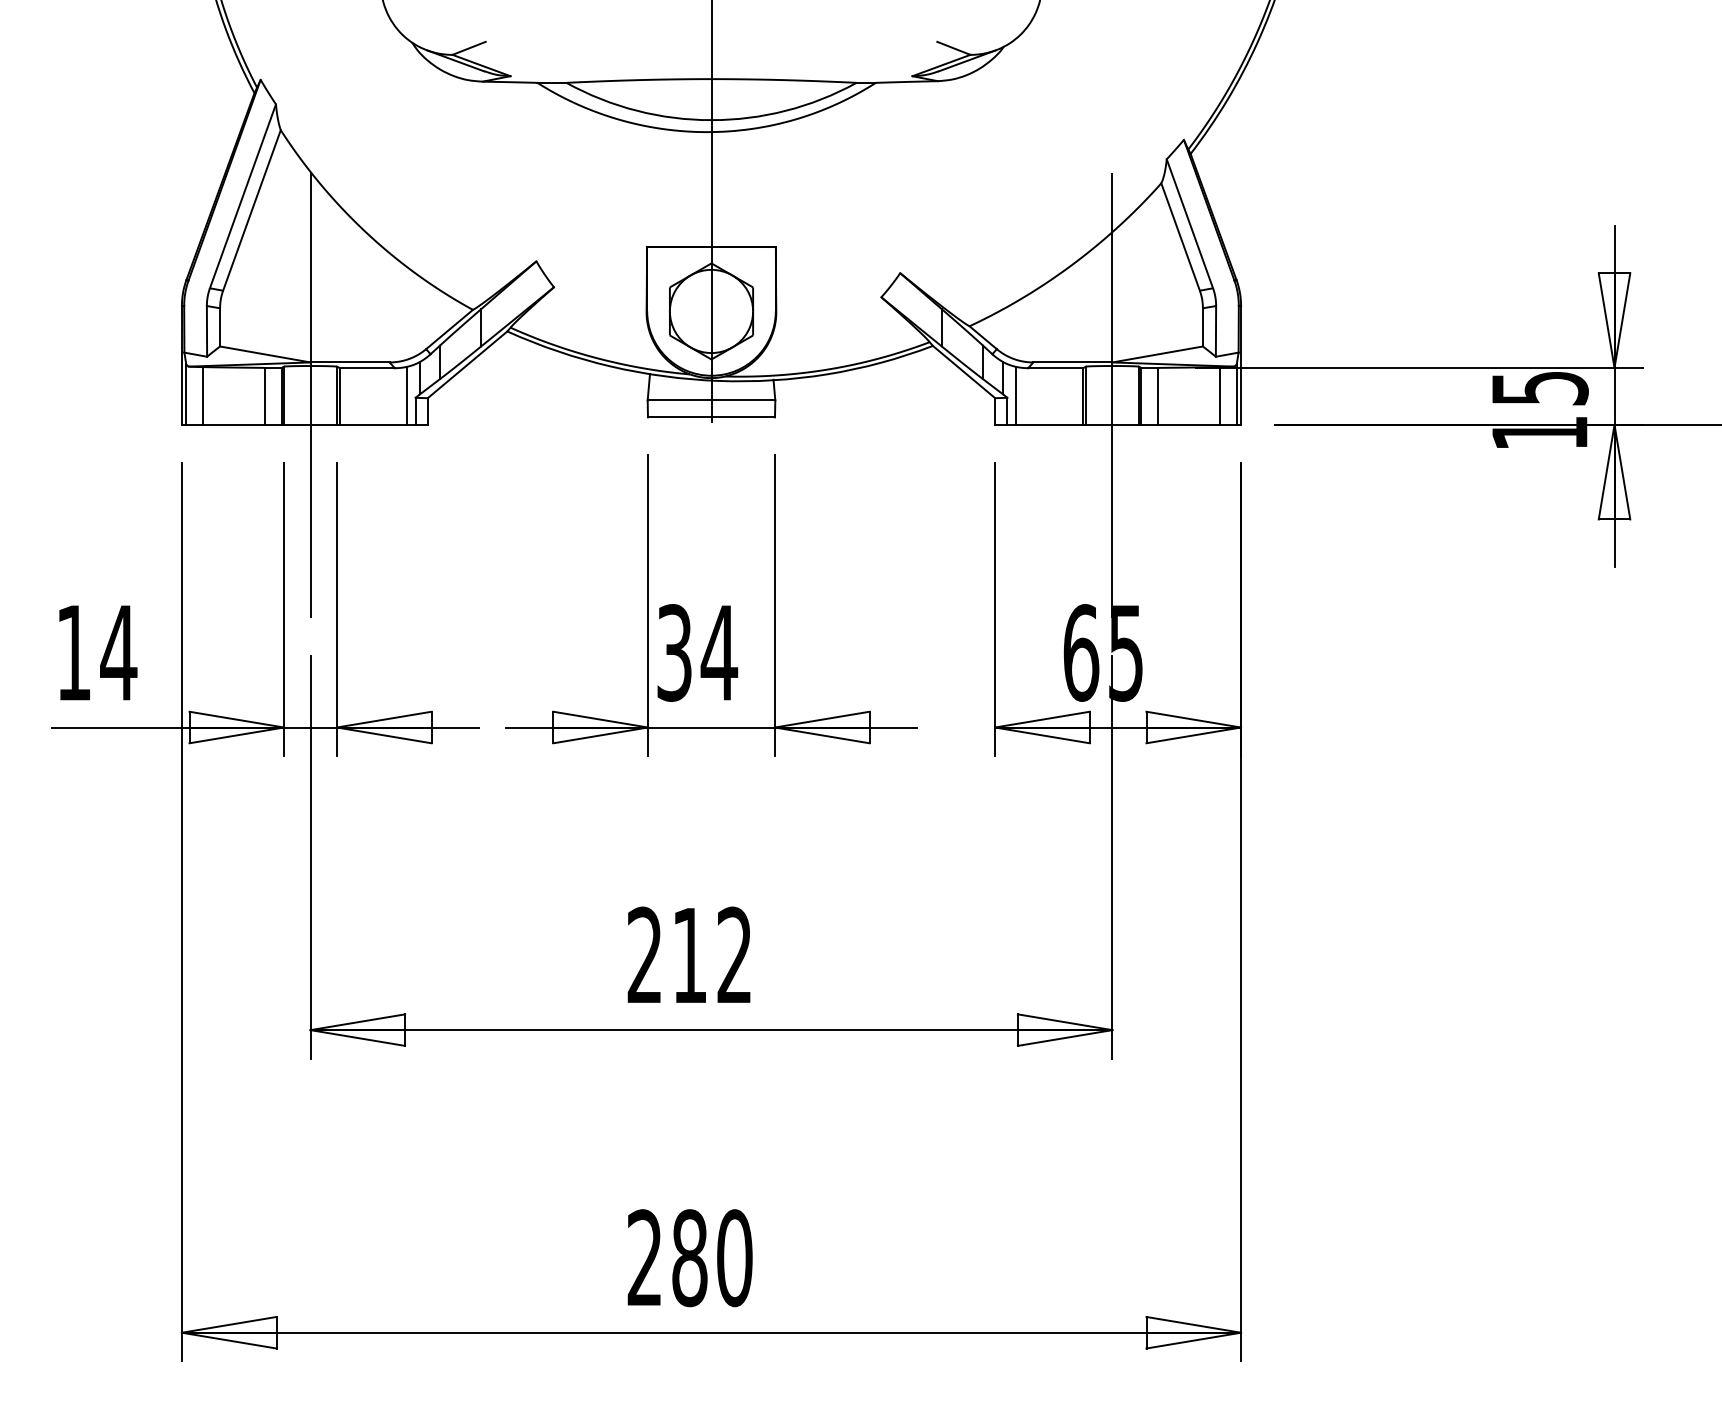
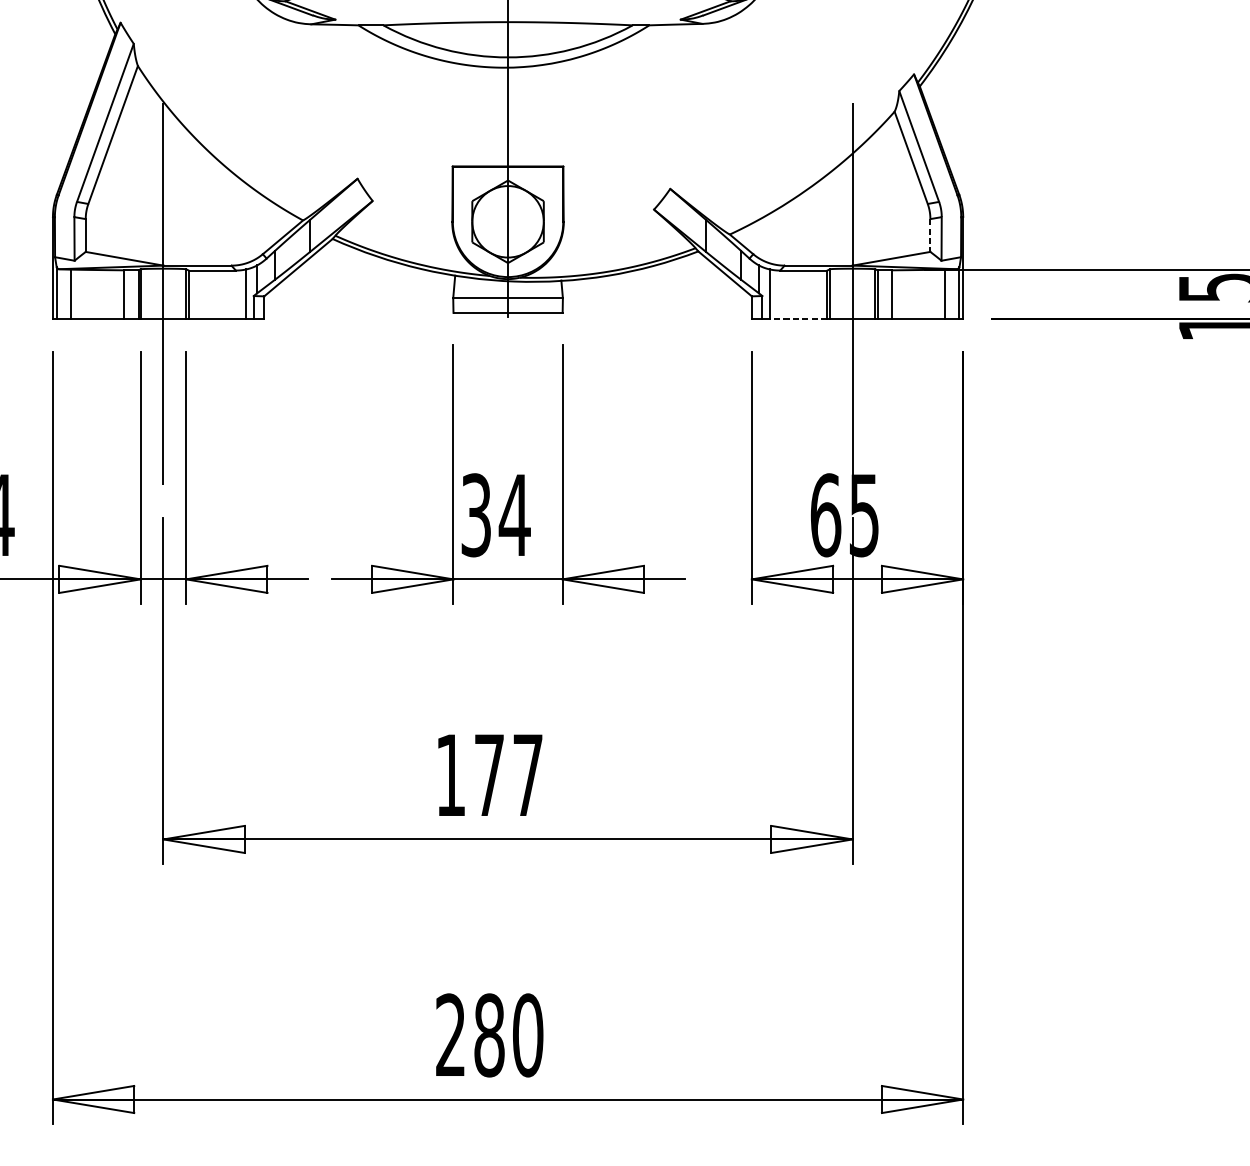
line: (1202, 327) -> (930, 235), solid -> dashed
line: (1049, 424) -> (798, 318), solid -> dashed
text: (689, 954) -> (489, 774), 212 -> 177

